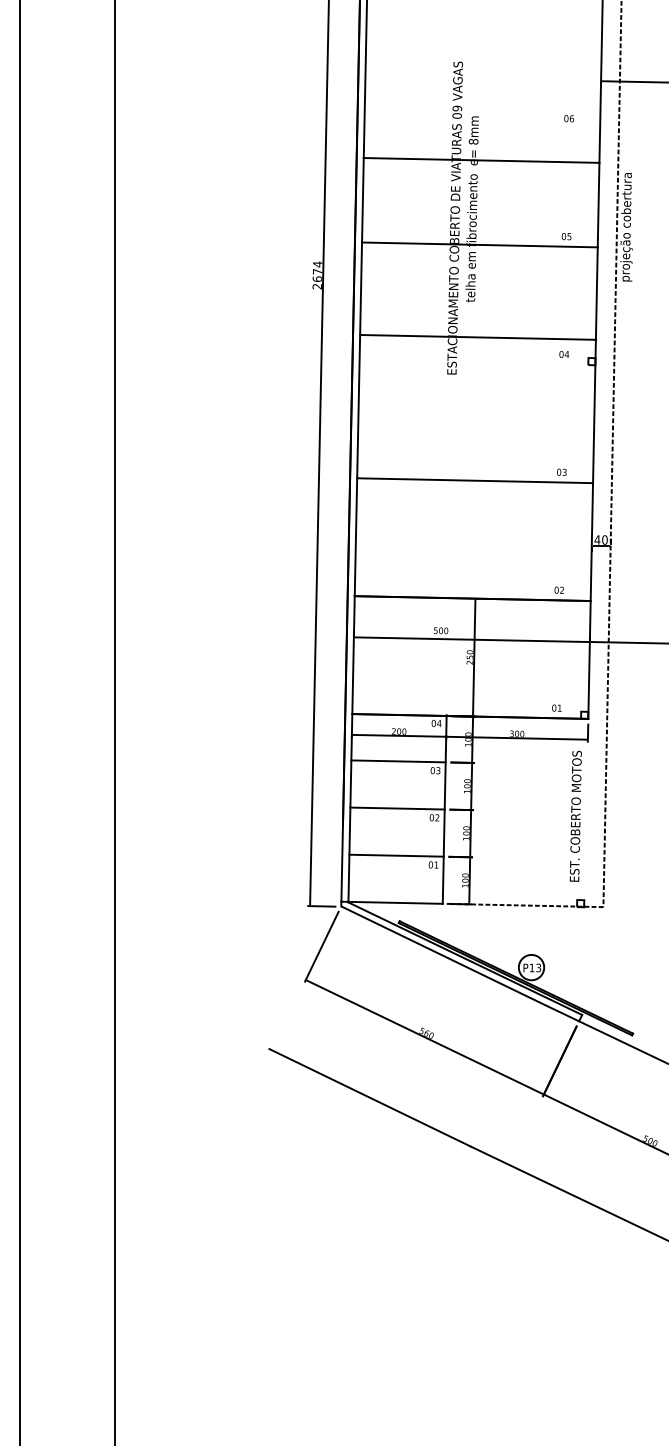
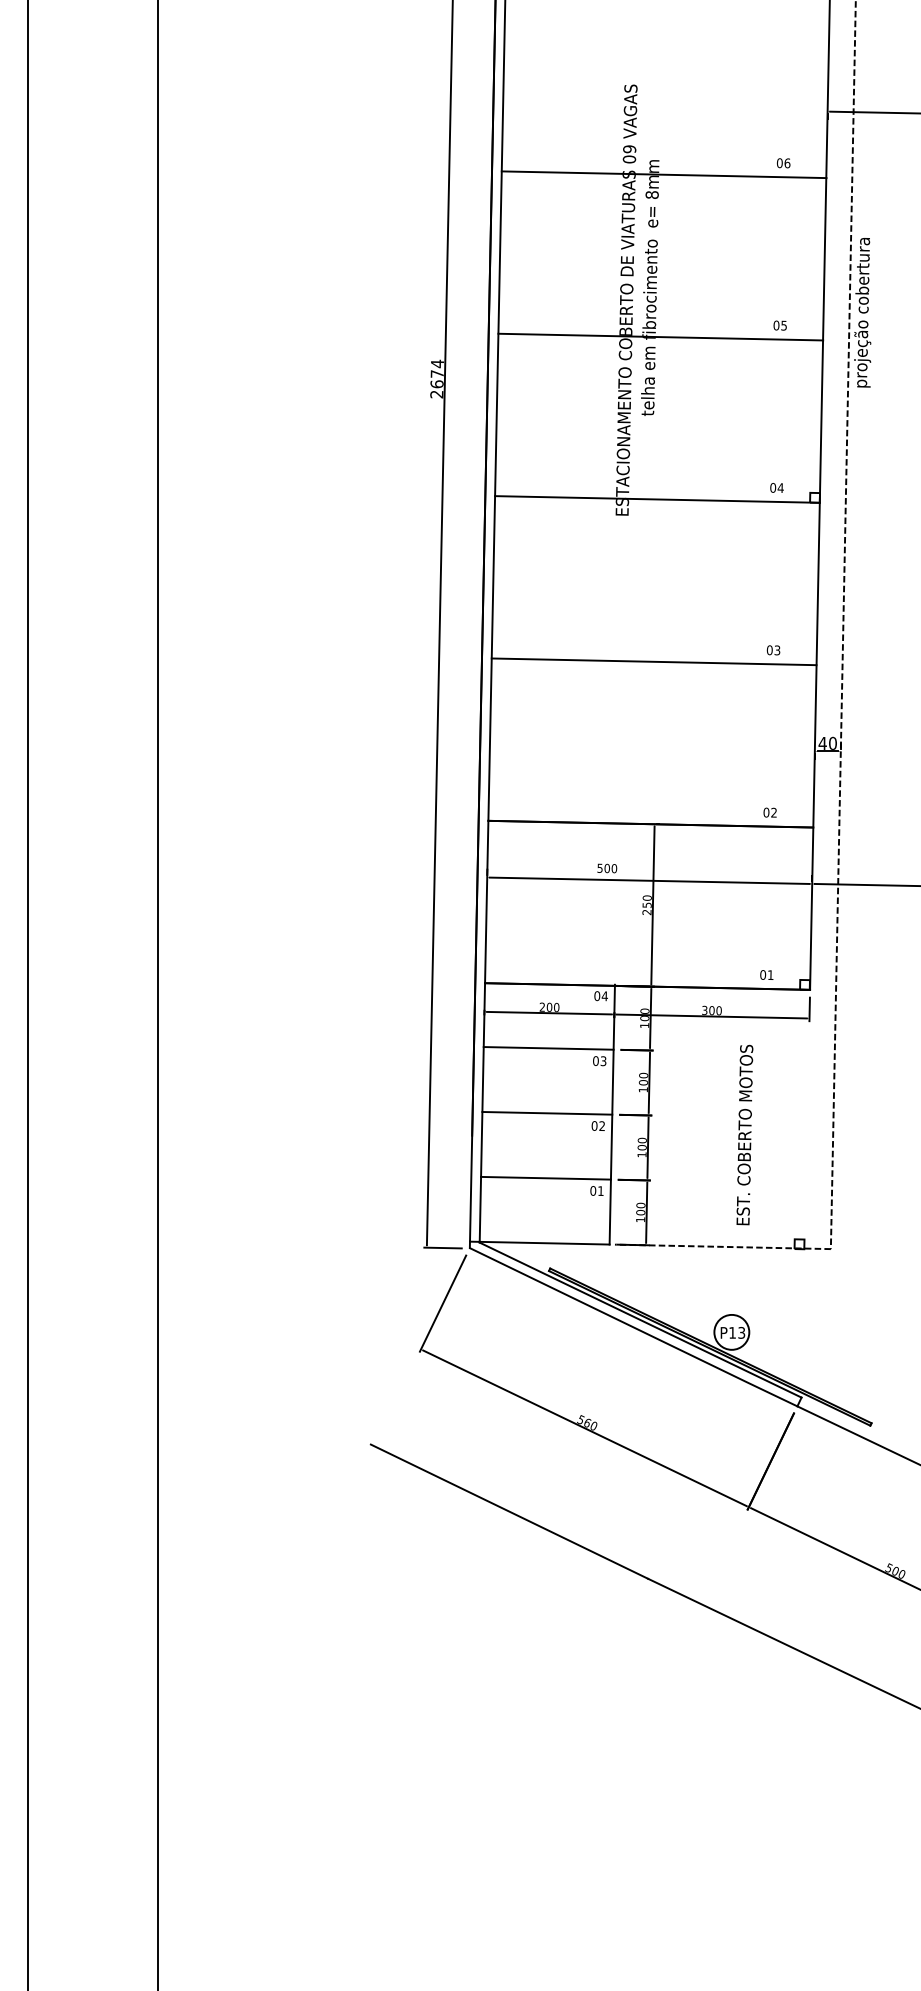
line: (481, 160) -> (663, 174), moved
line: (478, 337) -> (657, 499), moved
text: (575, 815) -> (744, 1134), moved

